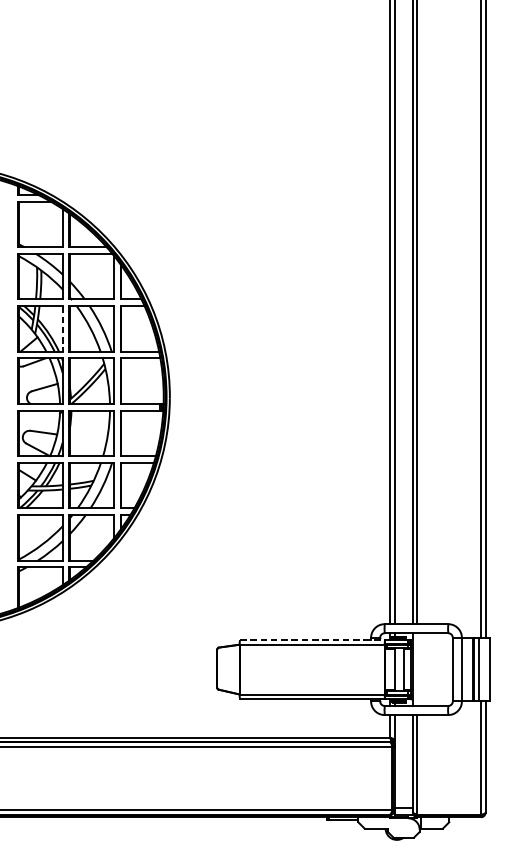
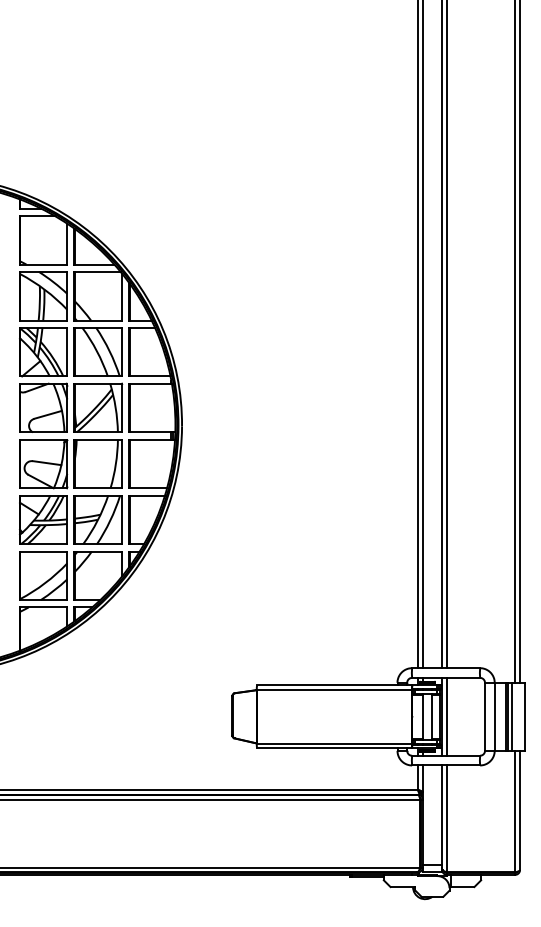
line: (62, 329) -> (67, 352), dashed -> solid
line: (312, 640) -> (334, 685), dashed -> solid
line: (417, 669) -> (447, 716), added

